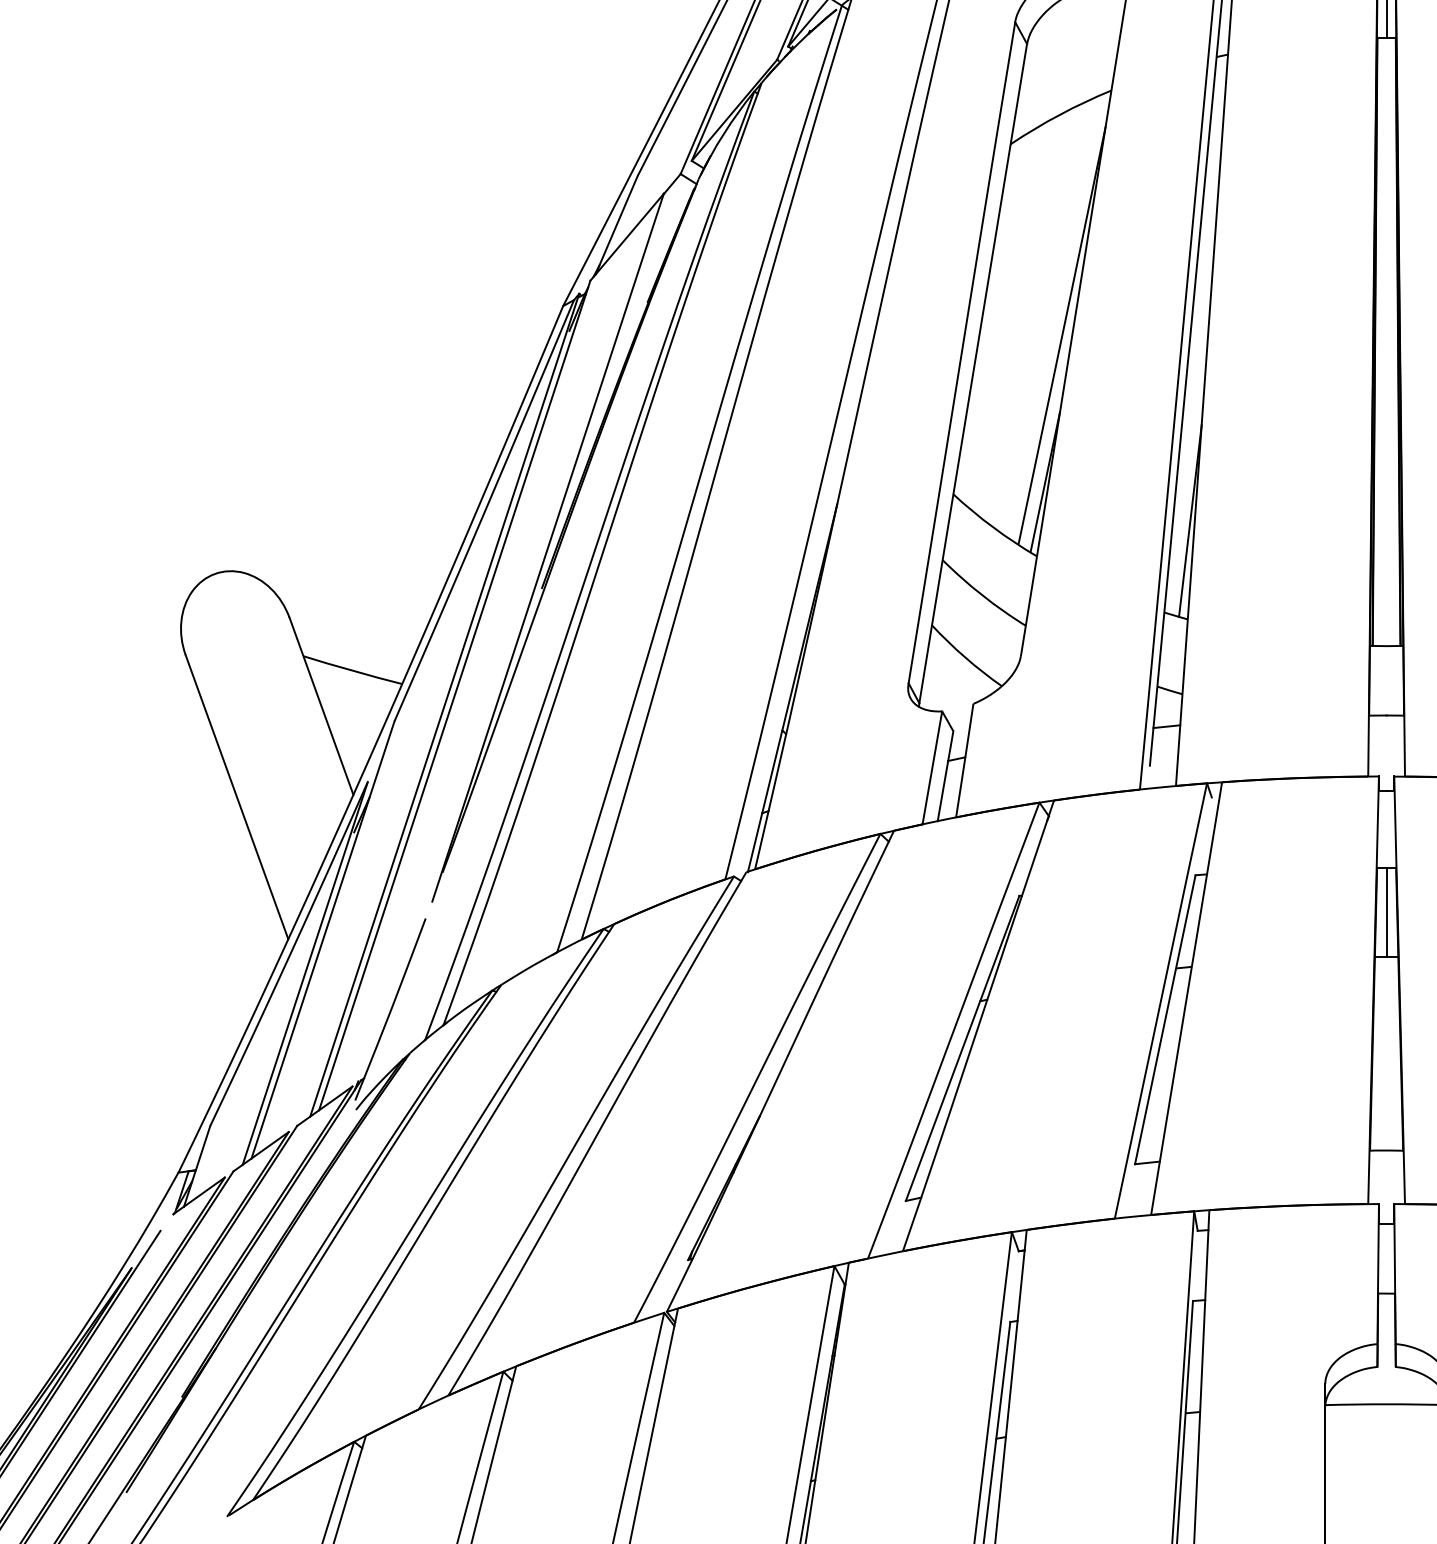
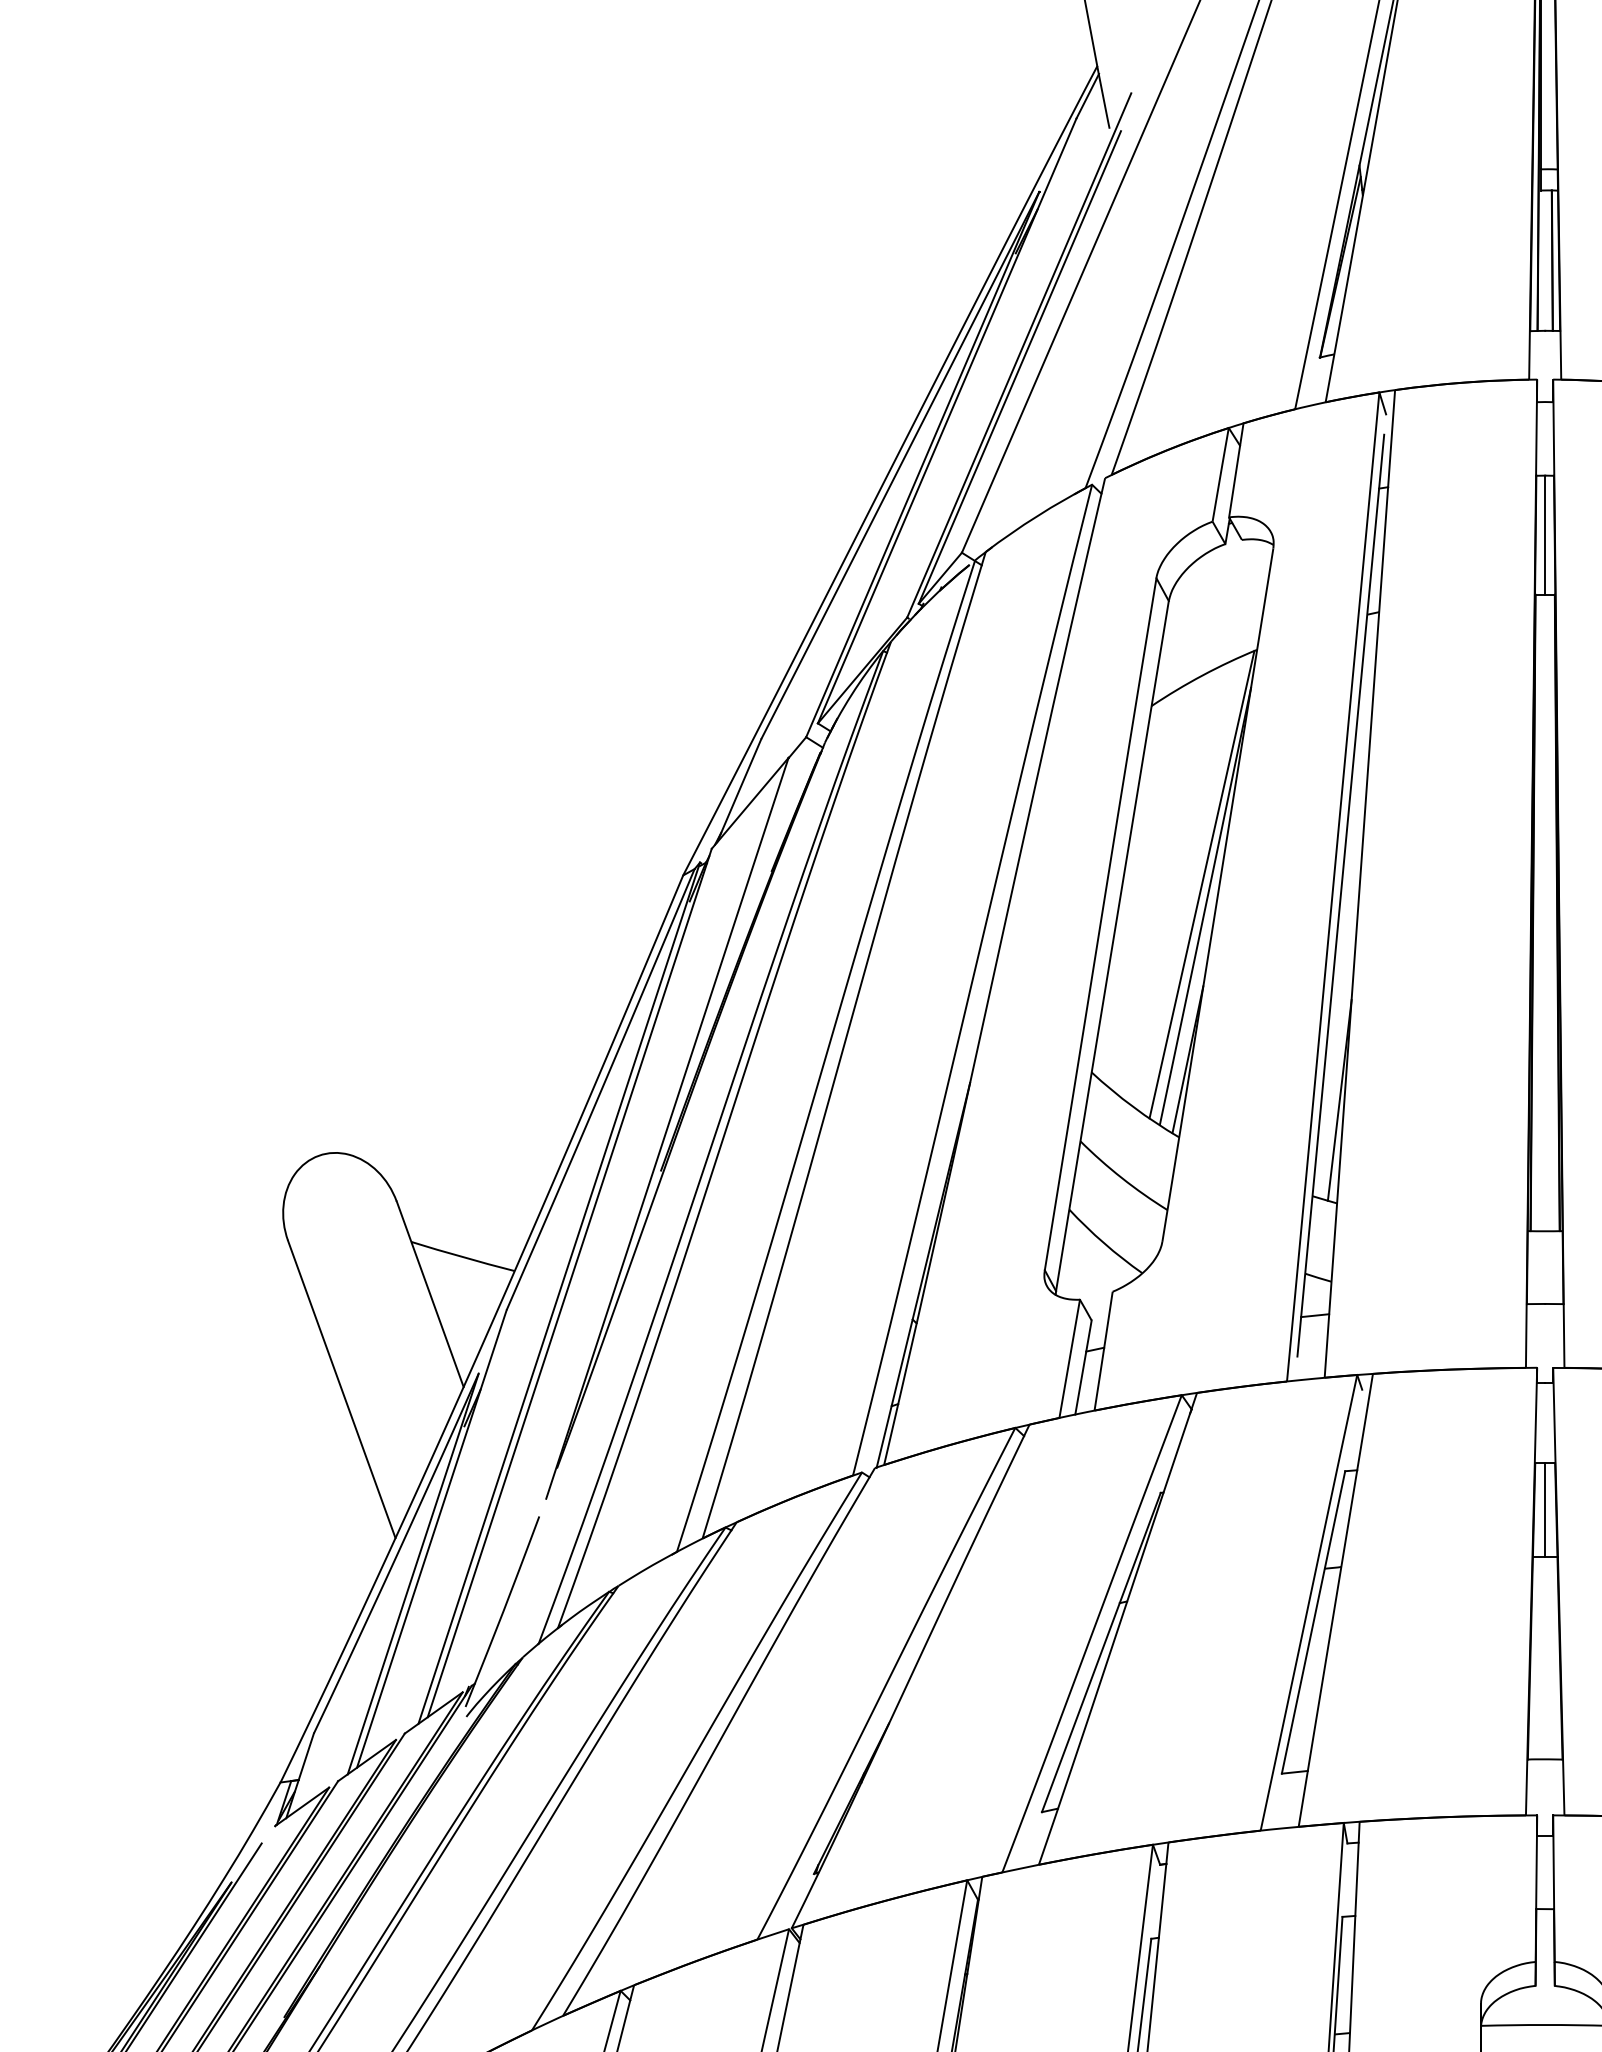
line: (1058, 314) -> (1201, 884), added

